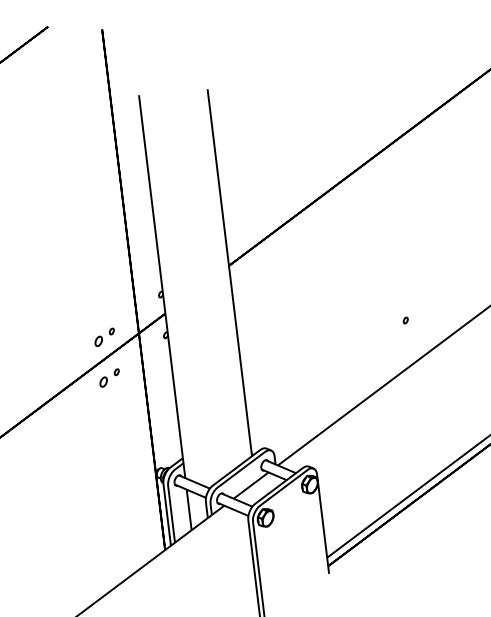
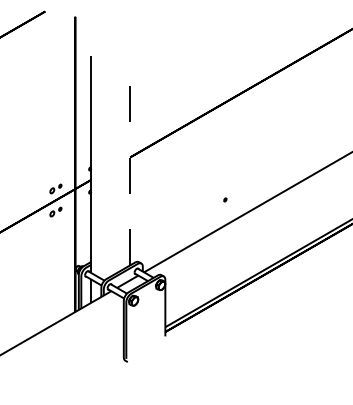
line: (230, 271) -> (130, 160), solid -> dashed

